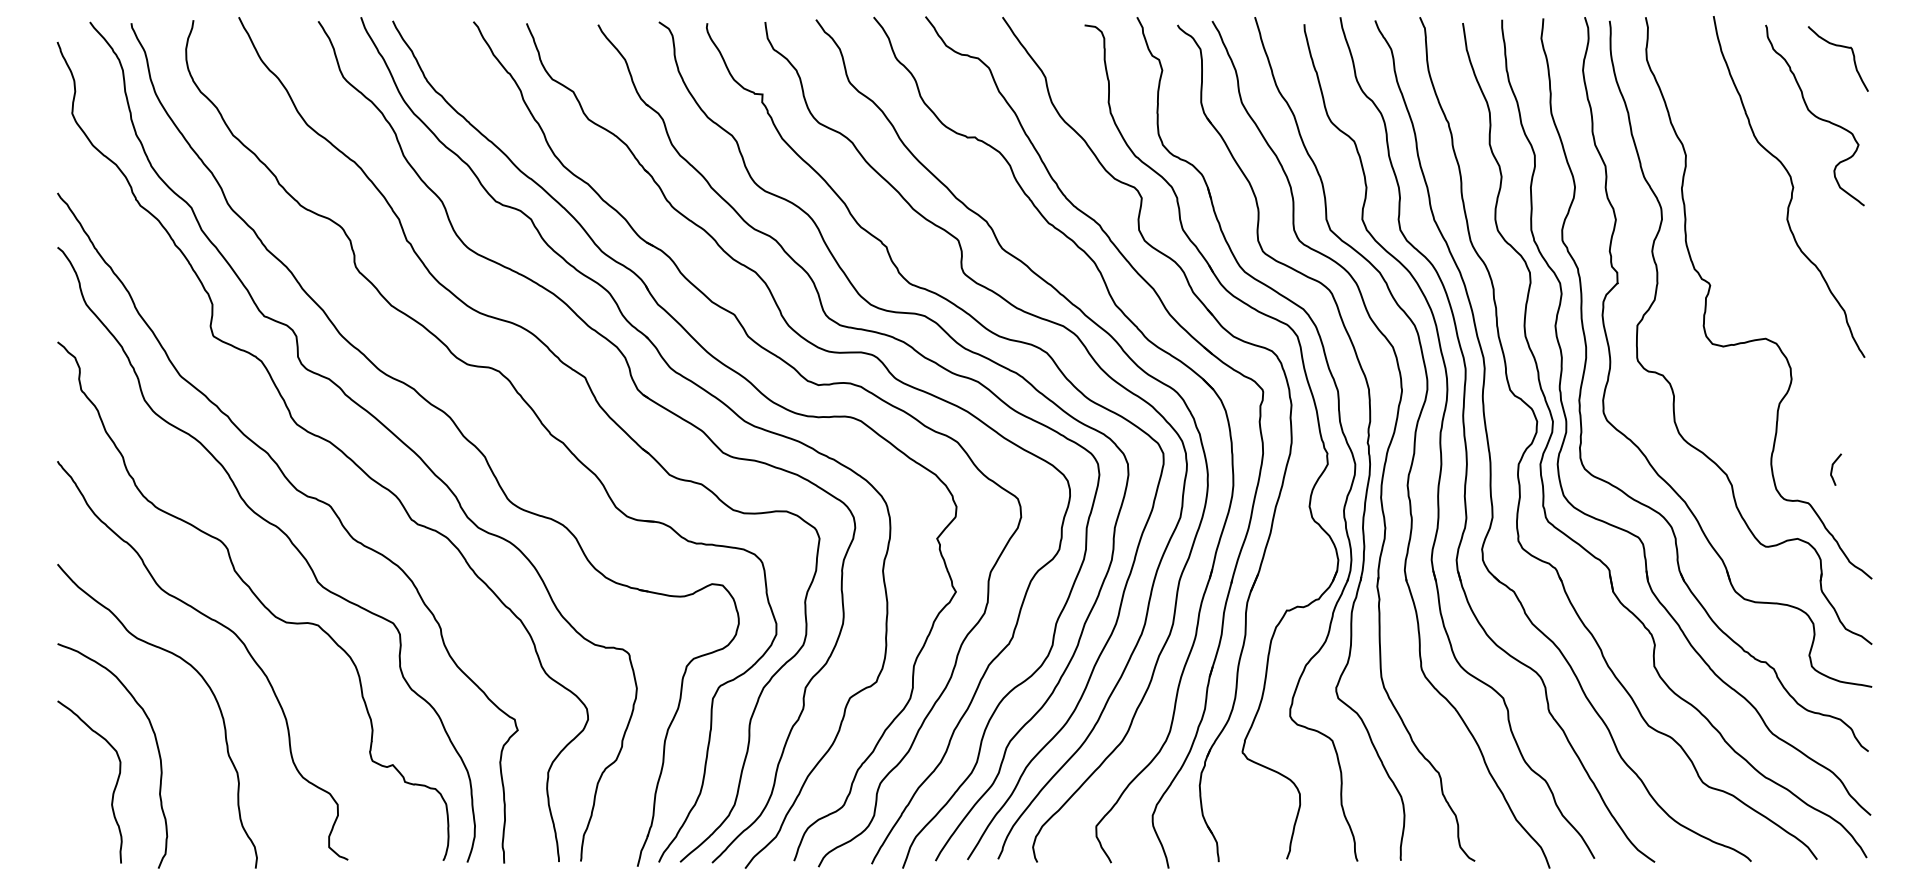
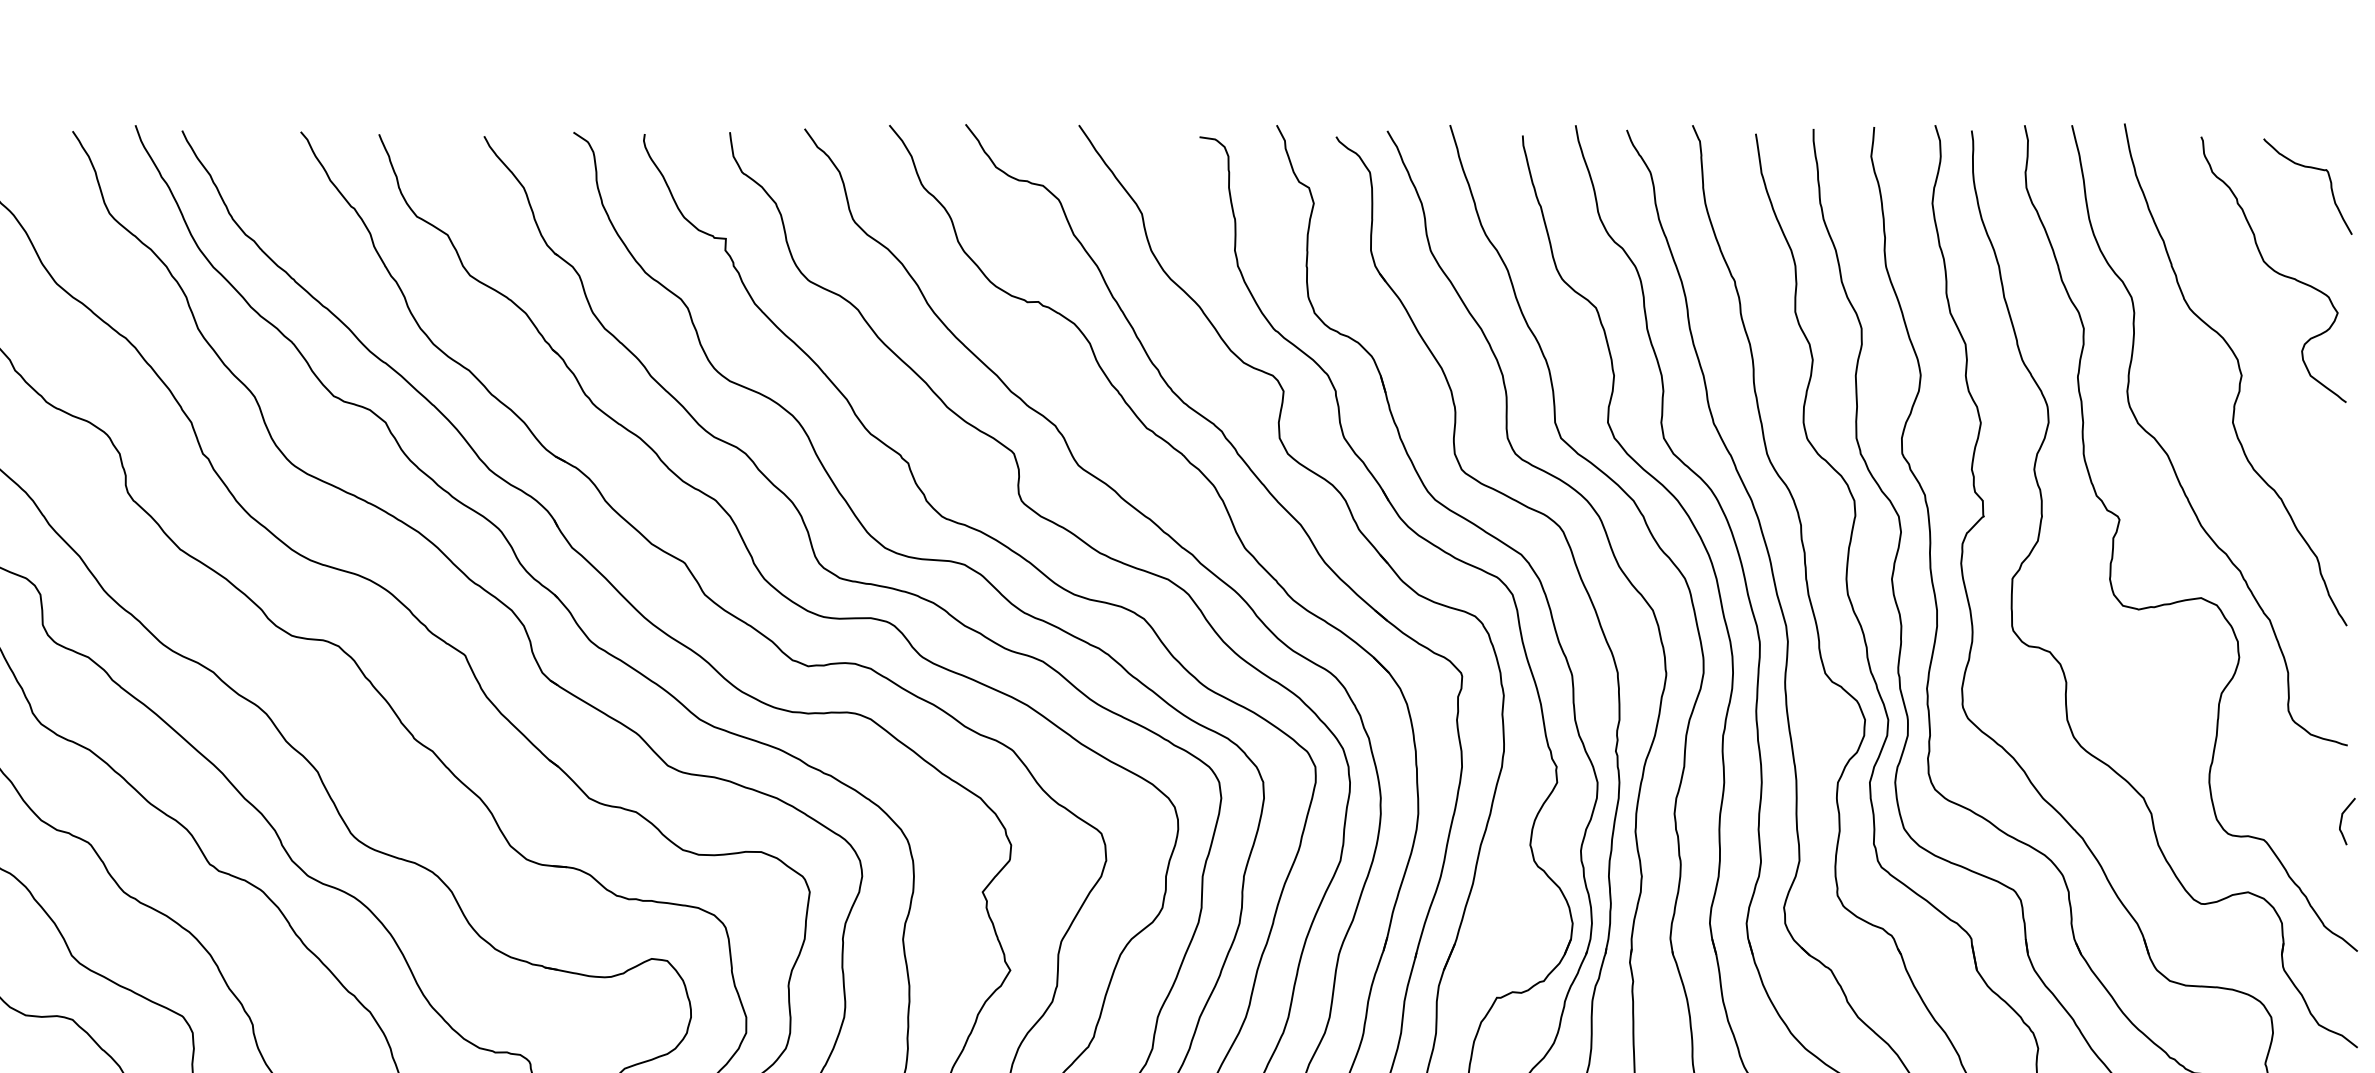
curve: (1744, 242) -> (2169, 456), added
curve: (1833, 467) -> (2343, 818), moved

